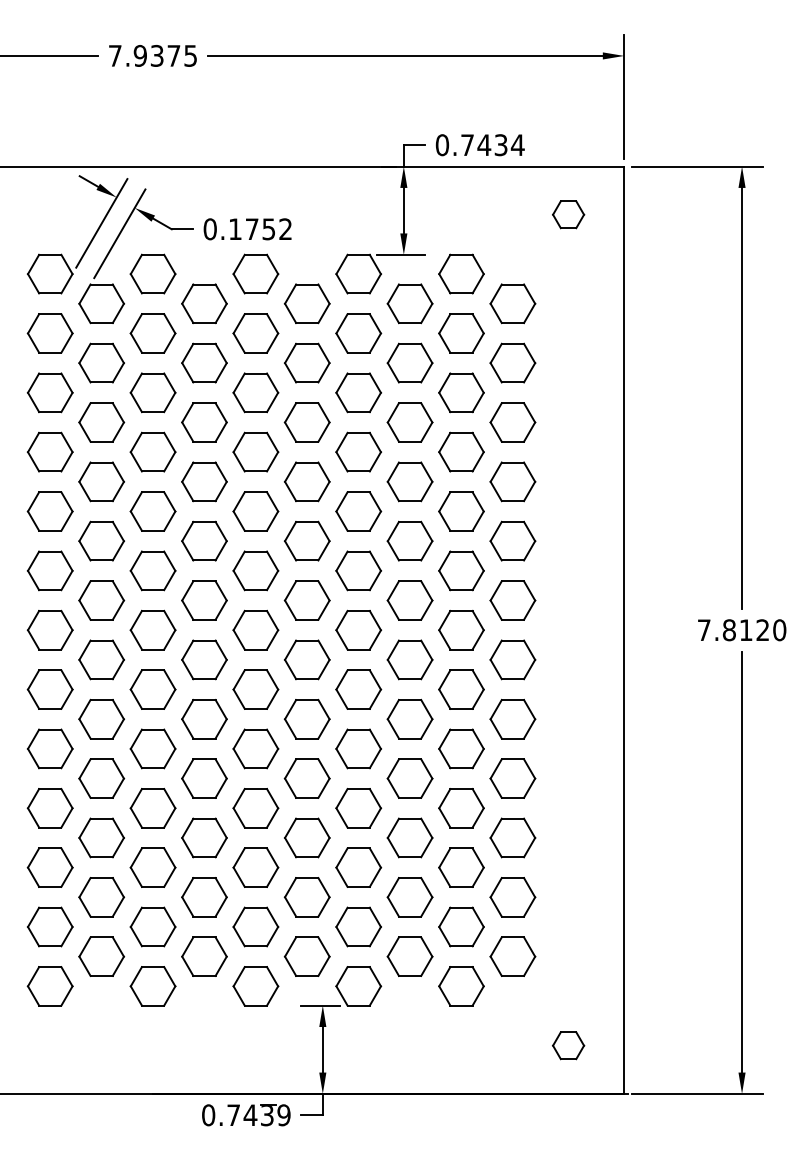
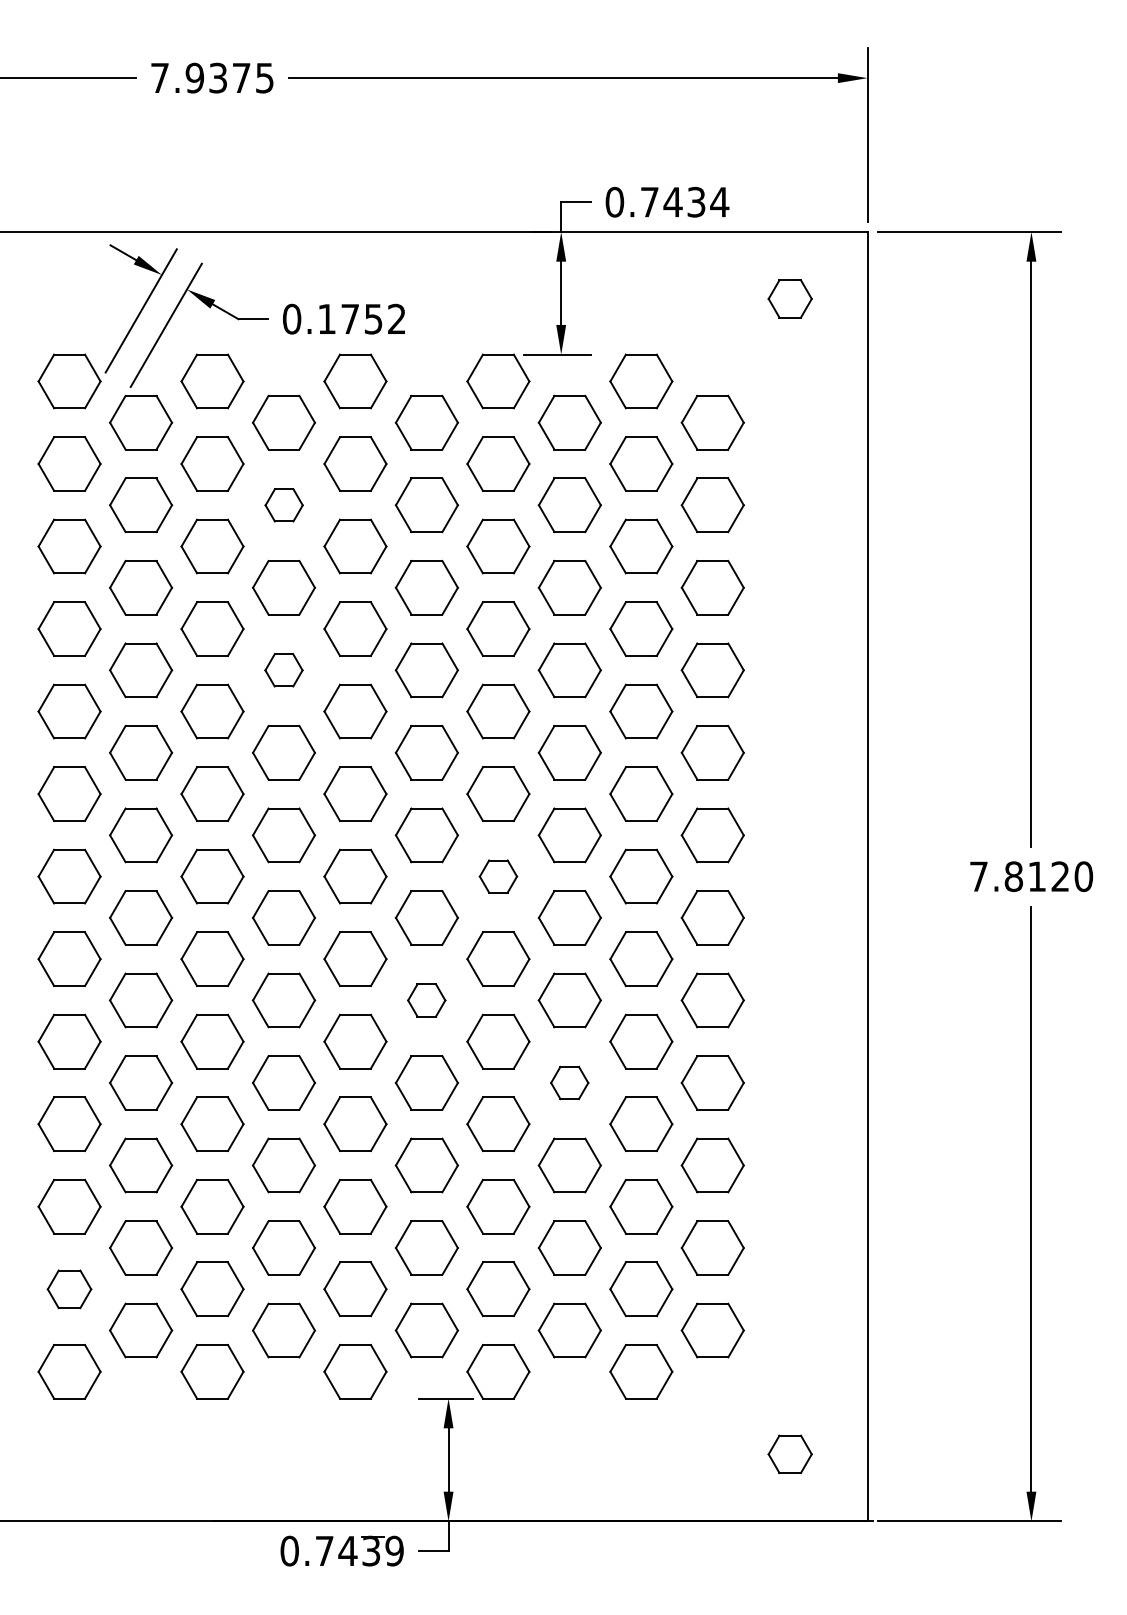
part: (204, 363) -> (284, 505), size x0.6
part: (204, 481) -> (283, 670), size x0.6
part: (358, 630) -> (498, 876), size x0.6
part: (306, 719) -> (426, 1000), size x0.6
part: (409, 778) -> (569, 1082), size x0.6
part: (50, 927) -> (69, 1289), size x0.7

